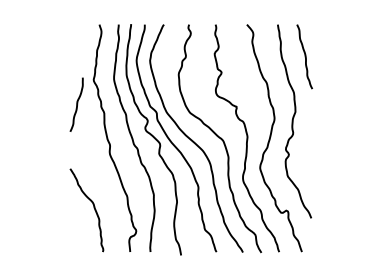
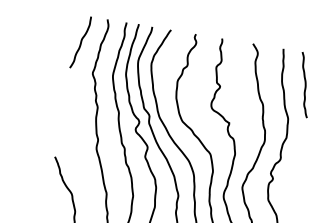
curve: (76, 104) -> (80, 42), moved

